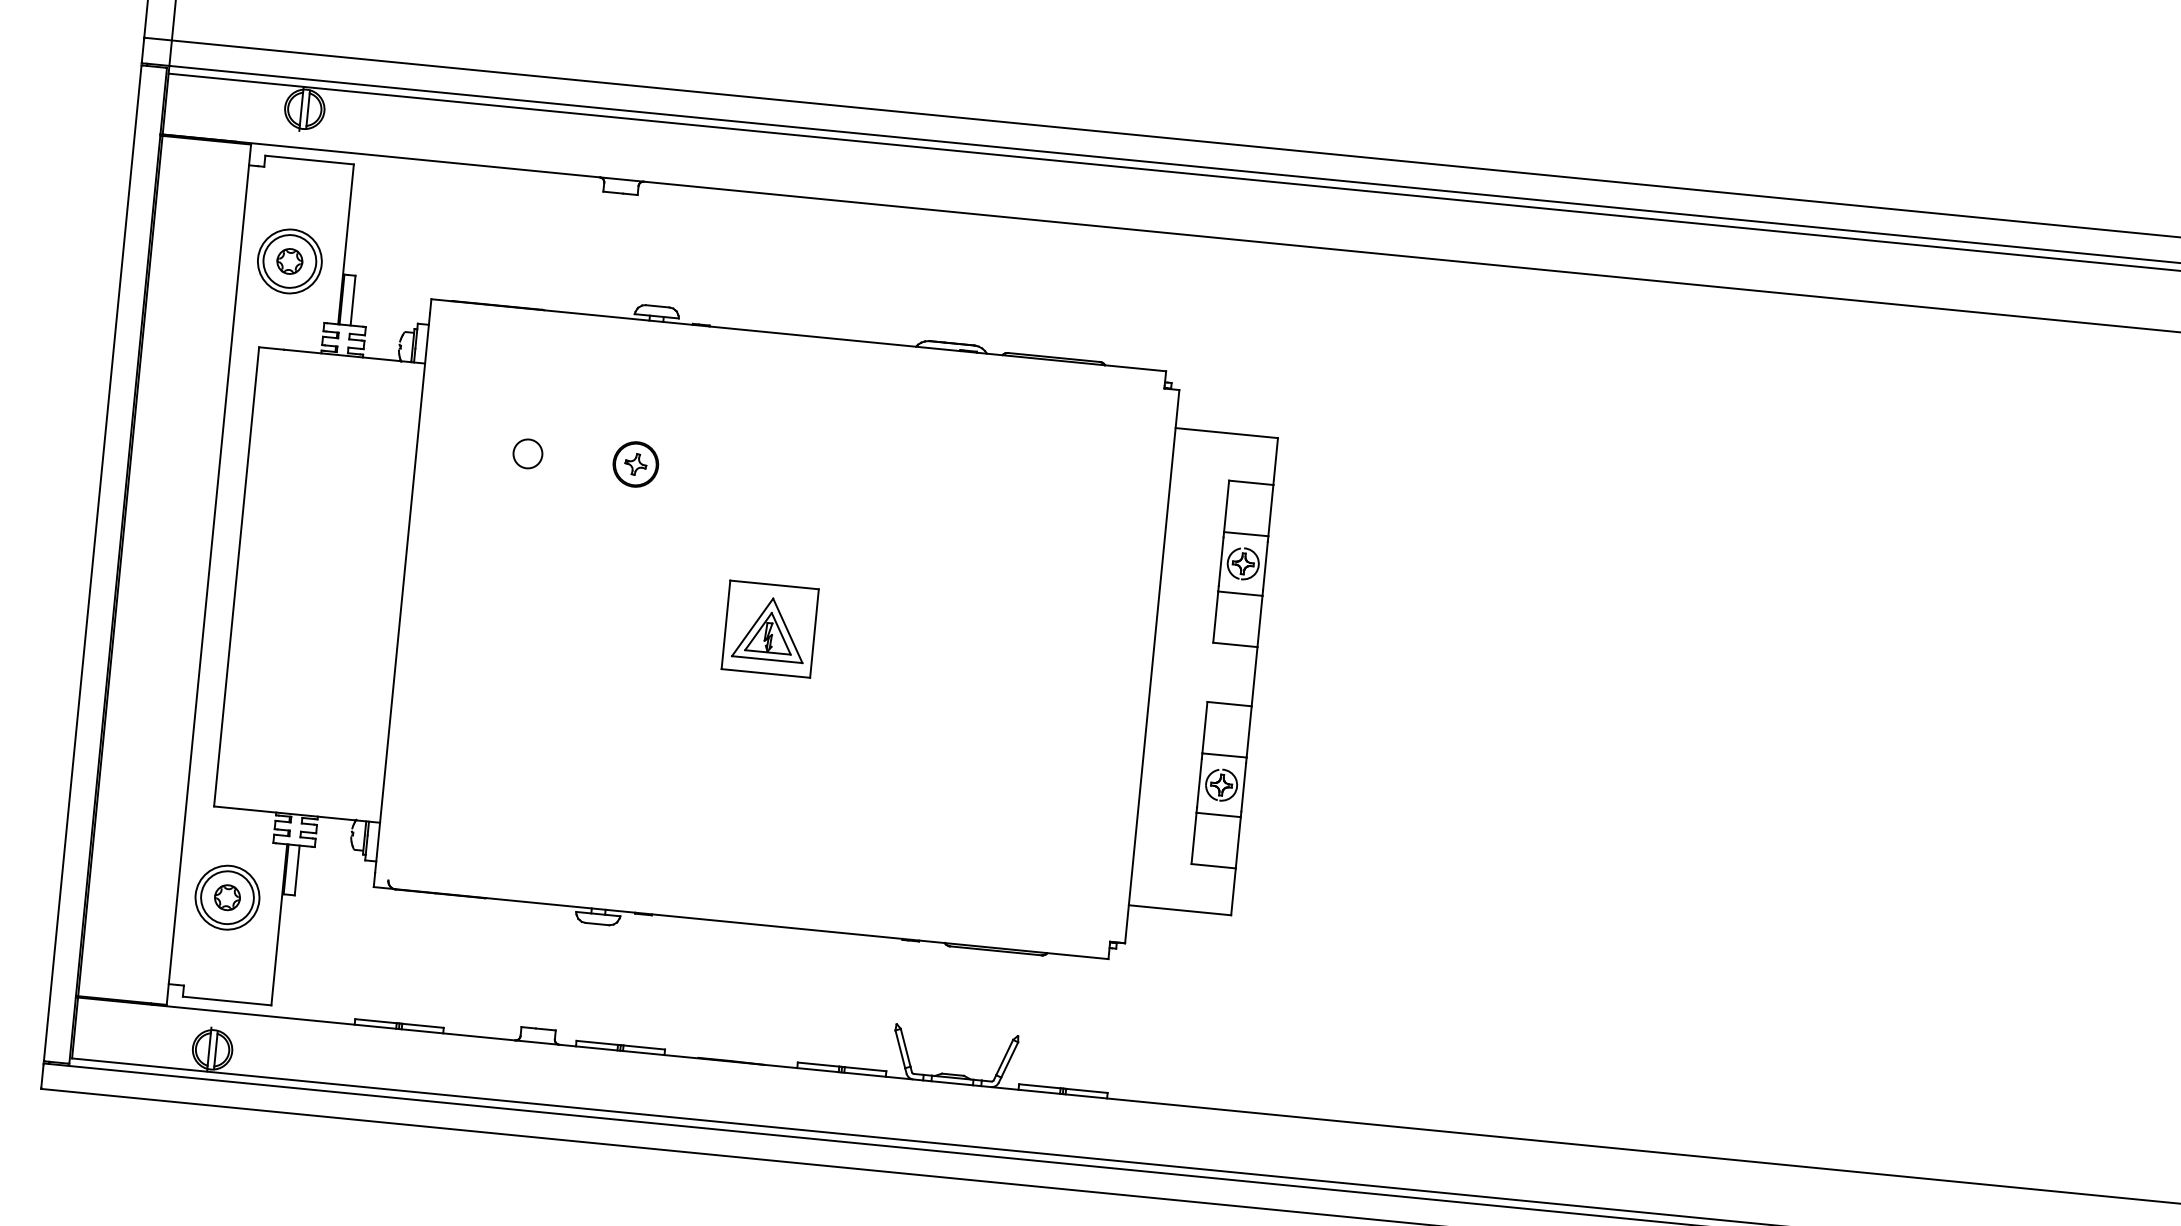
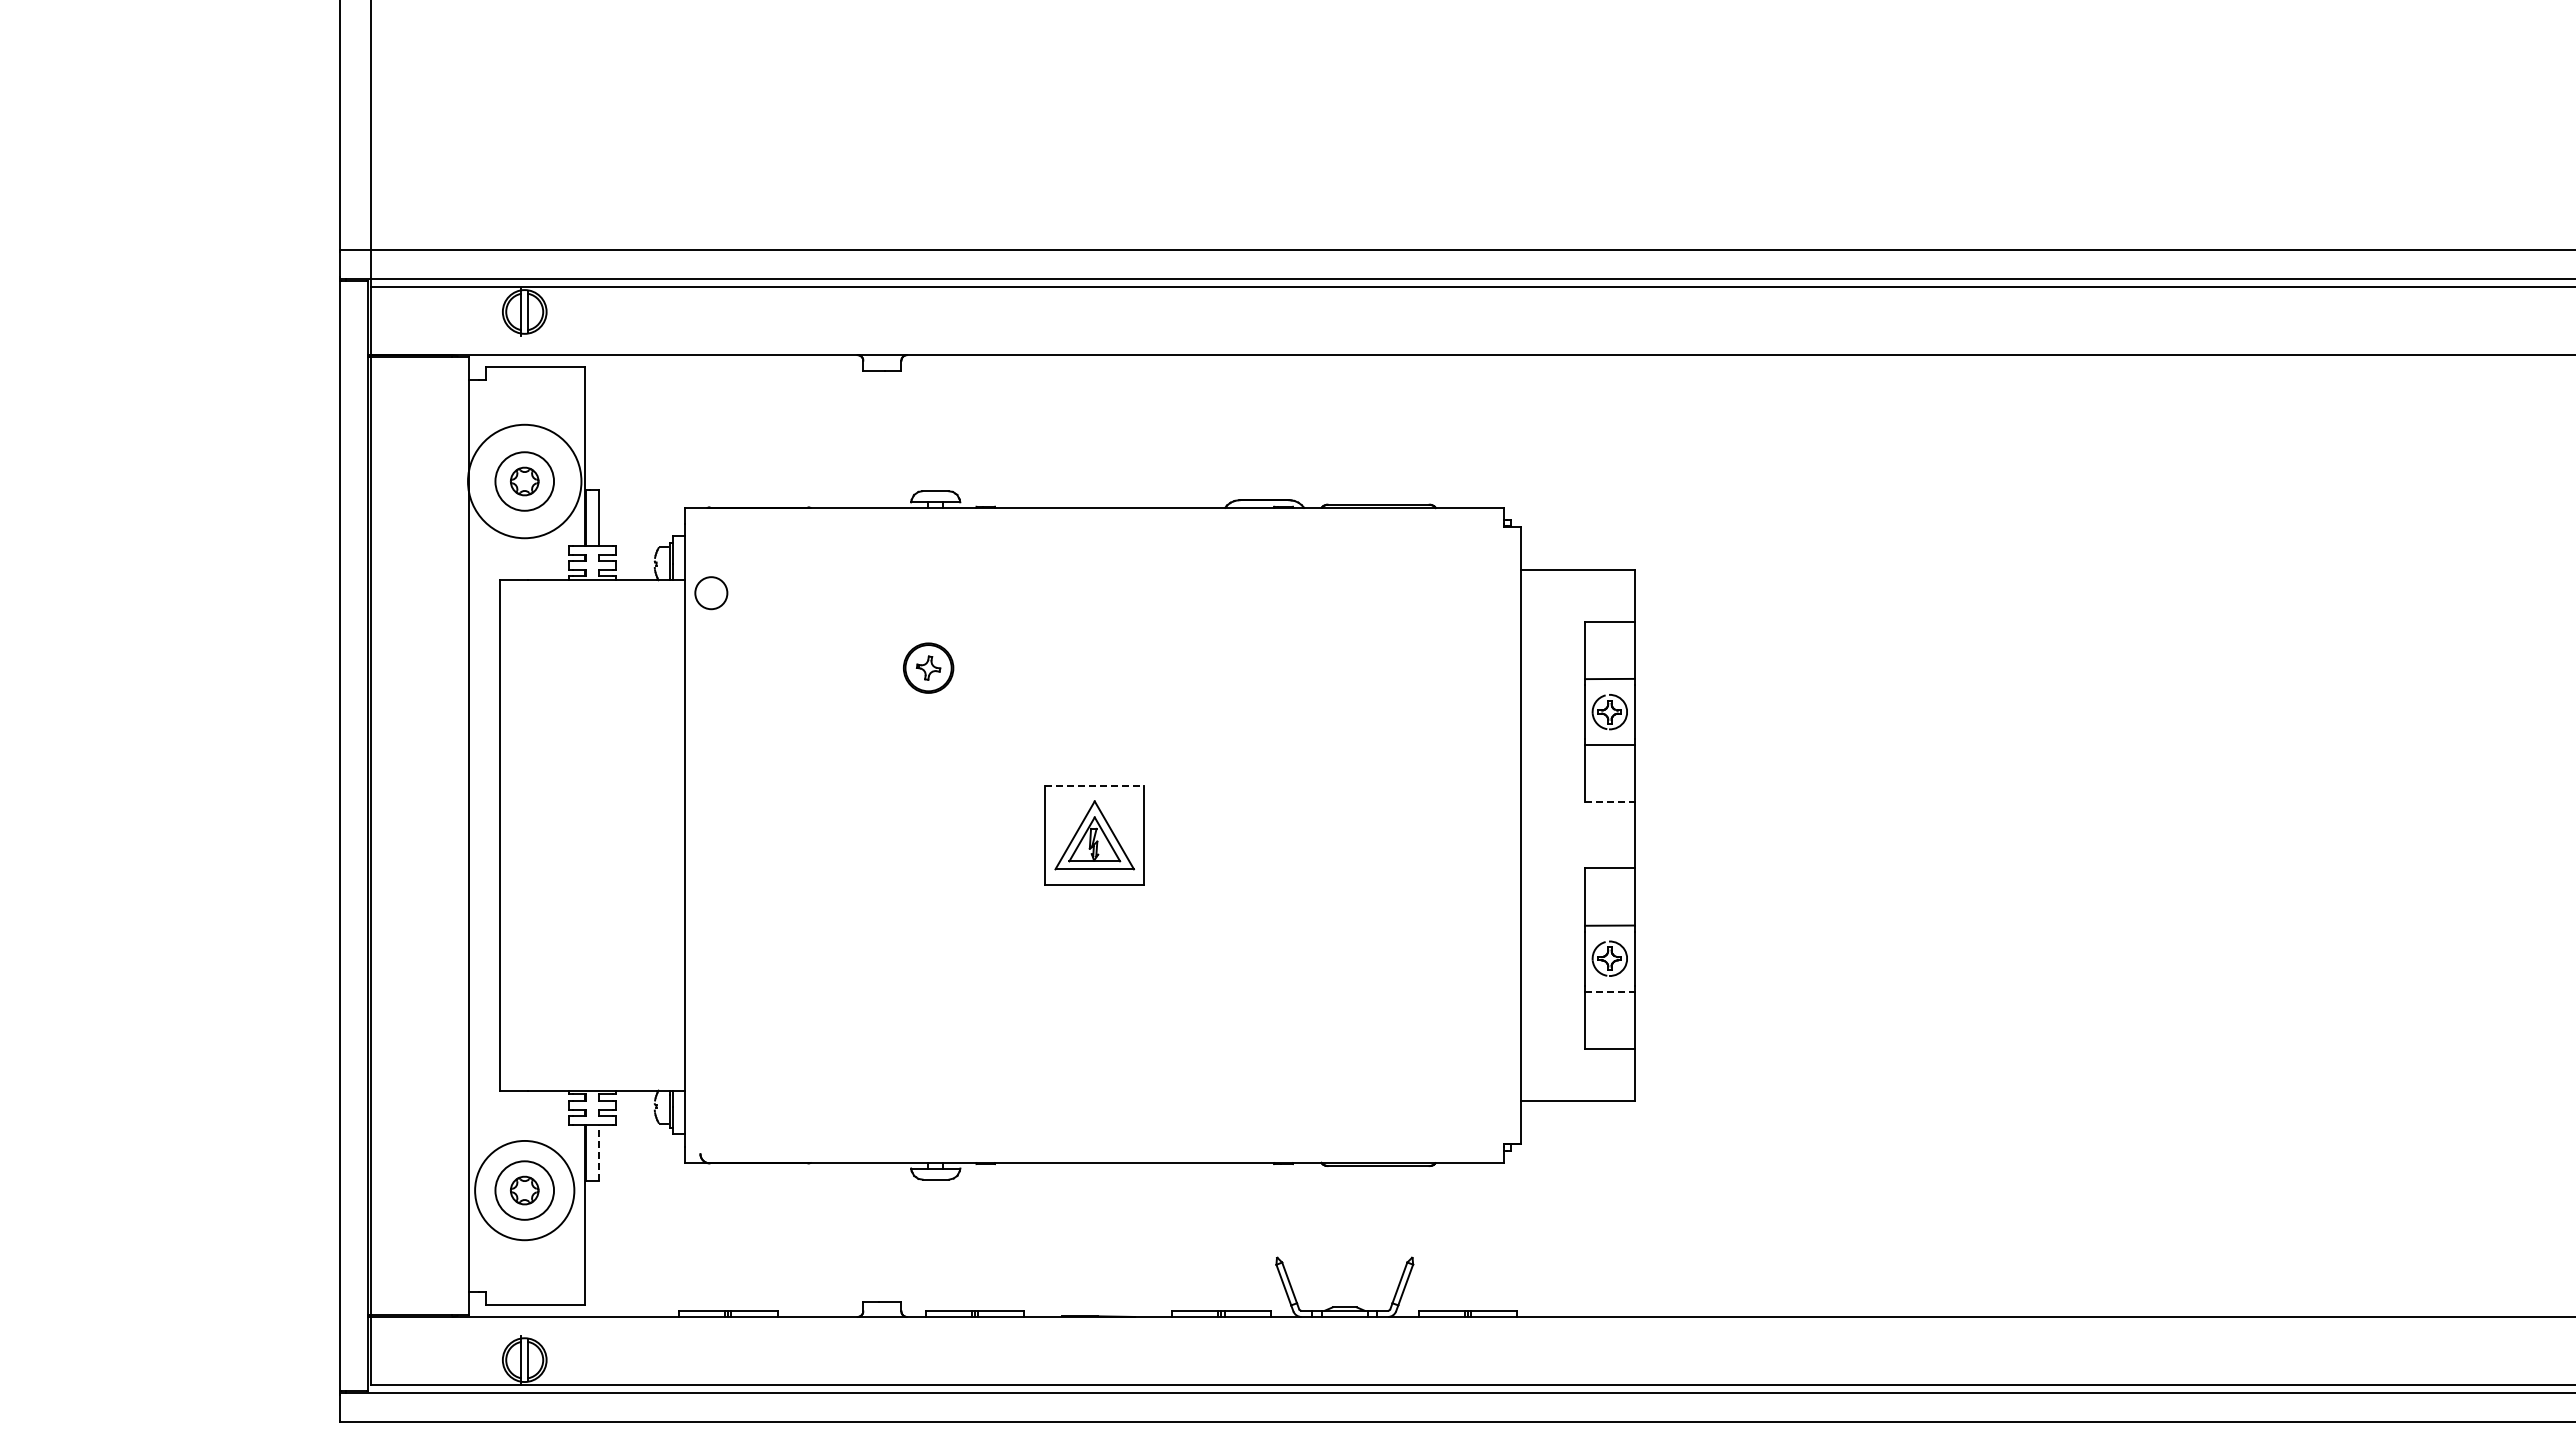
circle: (289, 261) -> (524, 481), size x1.6
circle: (528, 454) -> (711, 593), moved
line: (775, 585) -> (1095, 786), solid -> dashed
line: (1235, 644) -> (1609, 802), solid -> dashed
line: (1218, 814) -> (1609, 991), solid -> dashed
line: (297, 870) -> (598, 1152), solid -> dashed
circle: (227, 897) -> (524, 1190), size x1.4

